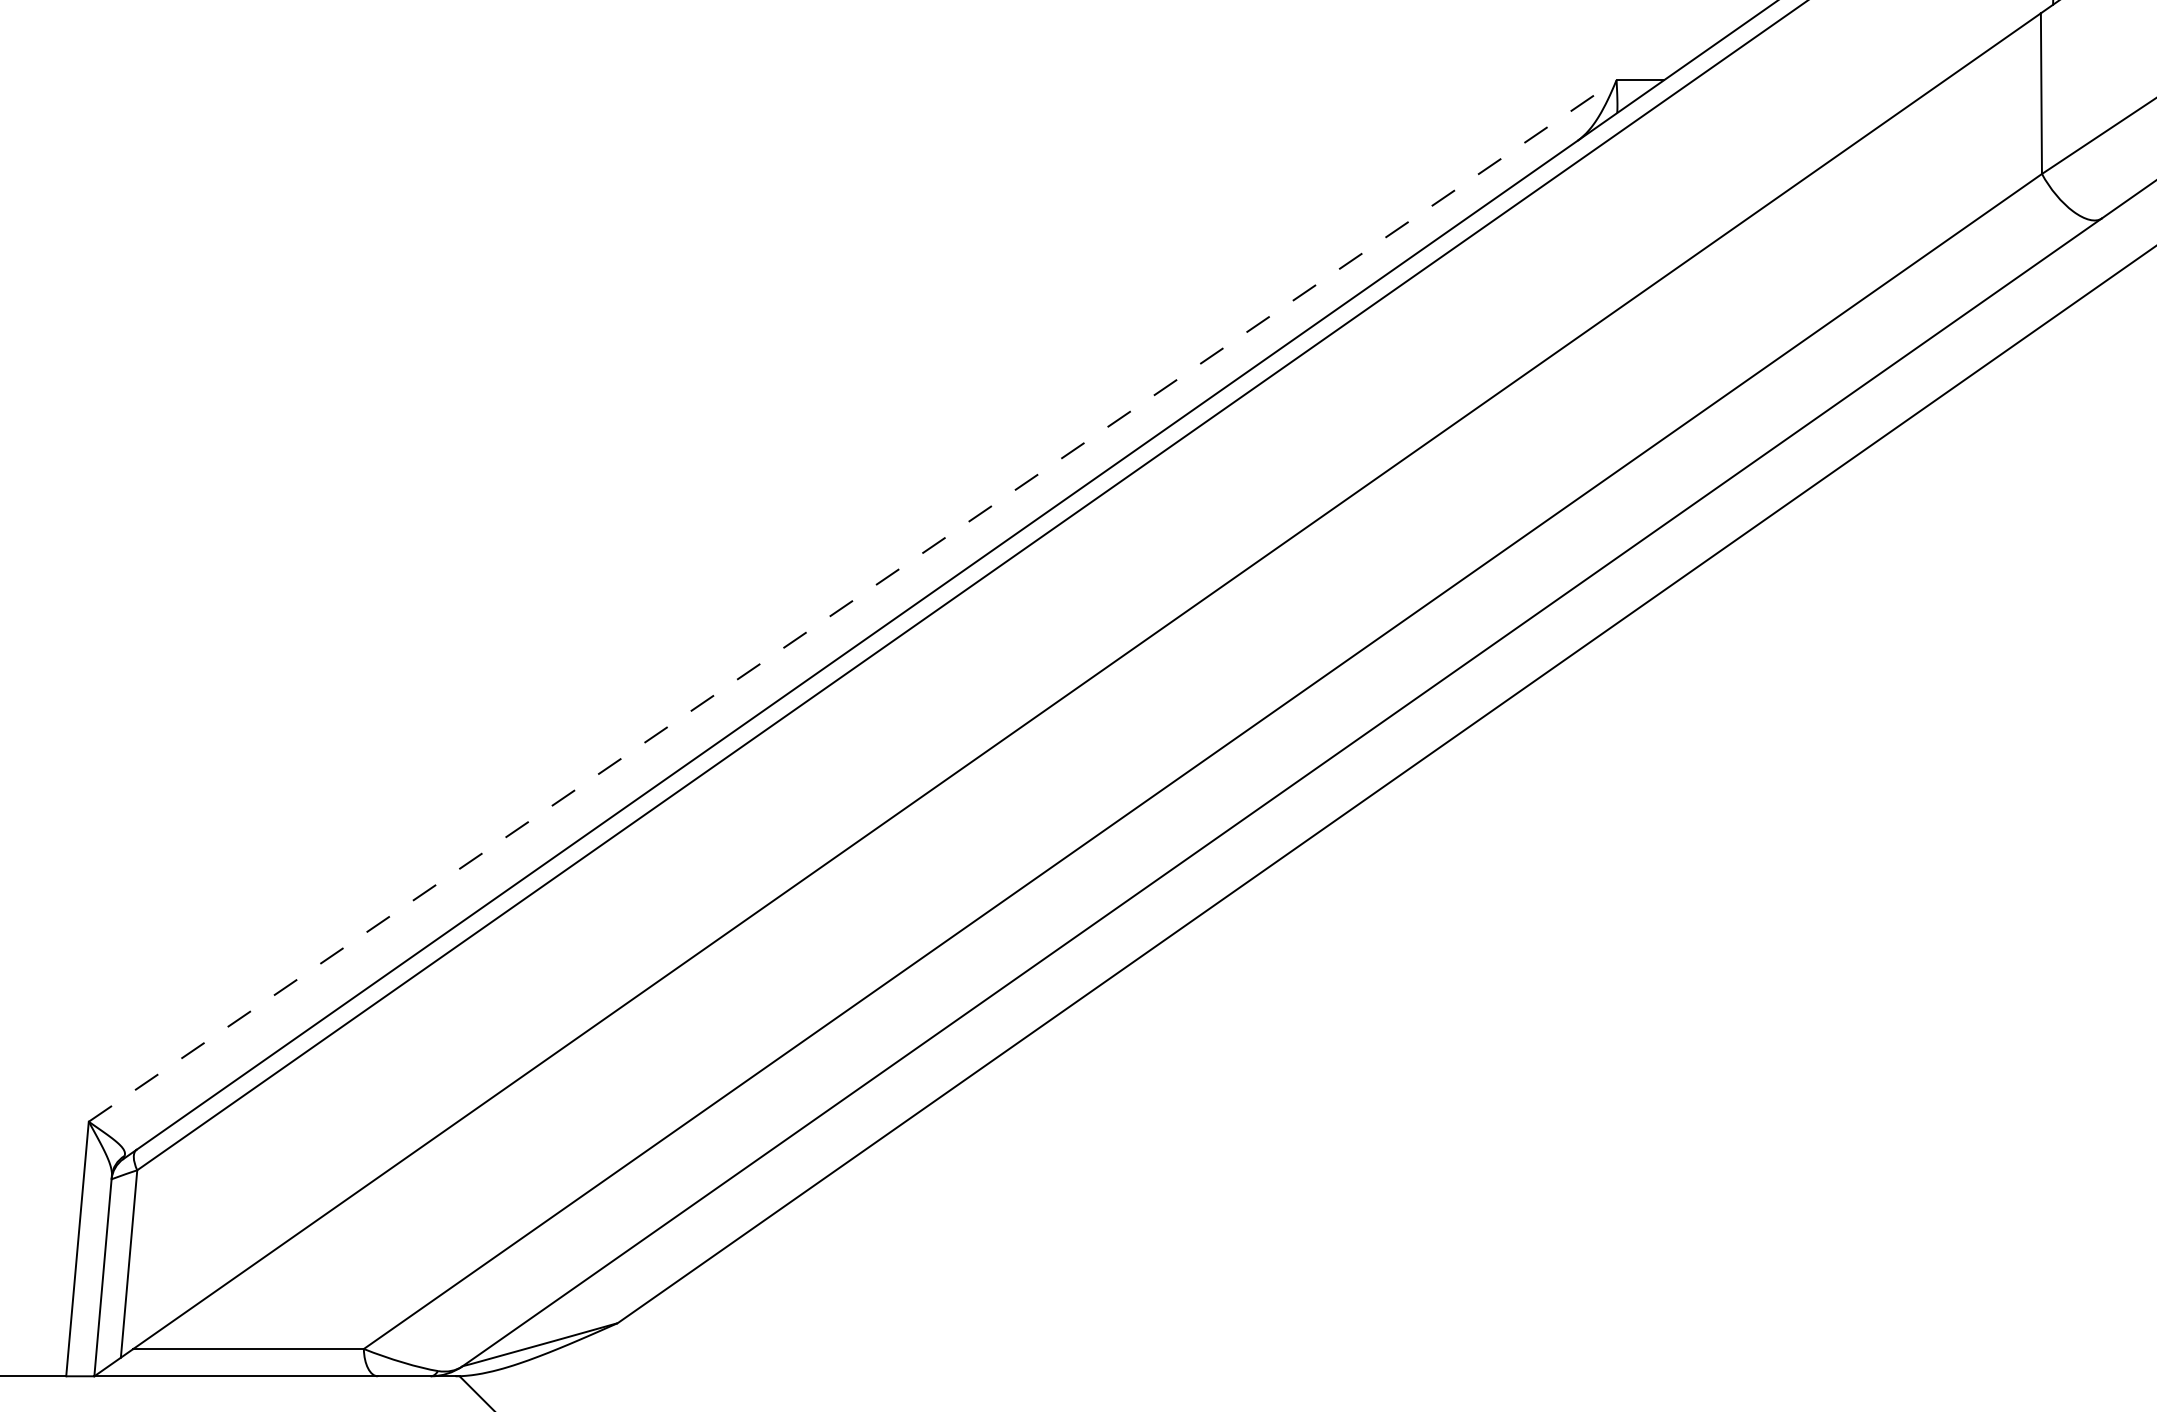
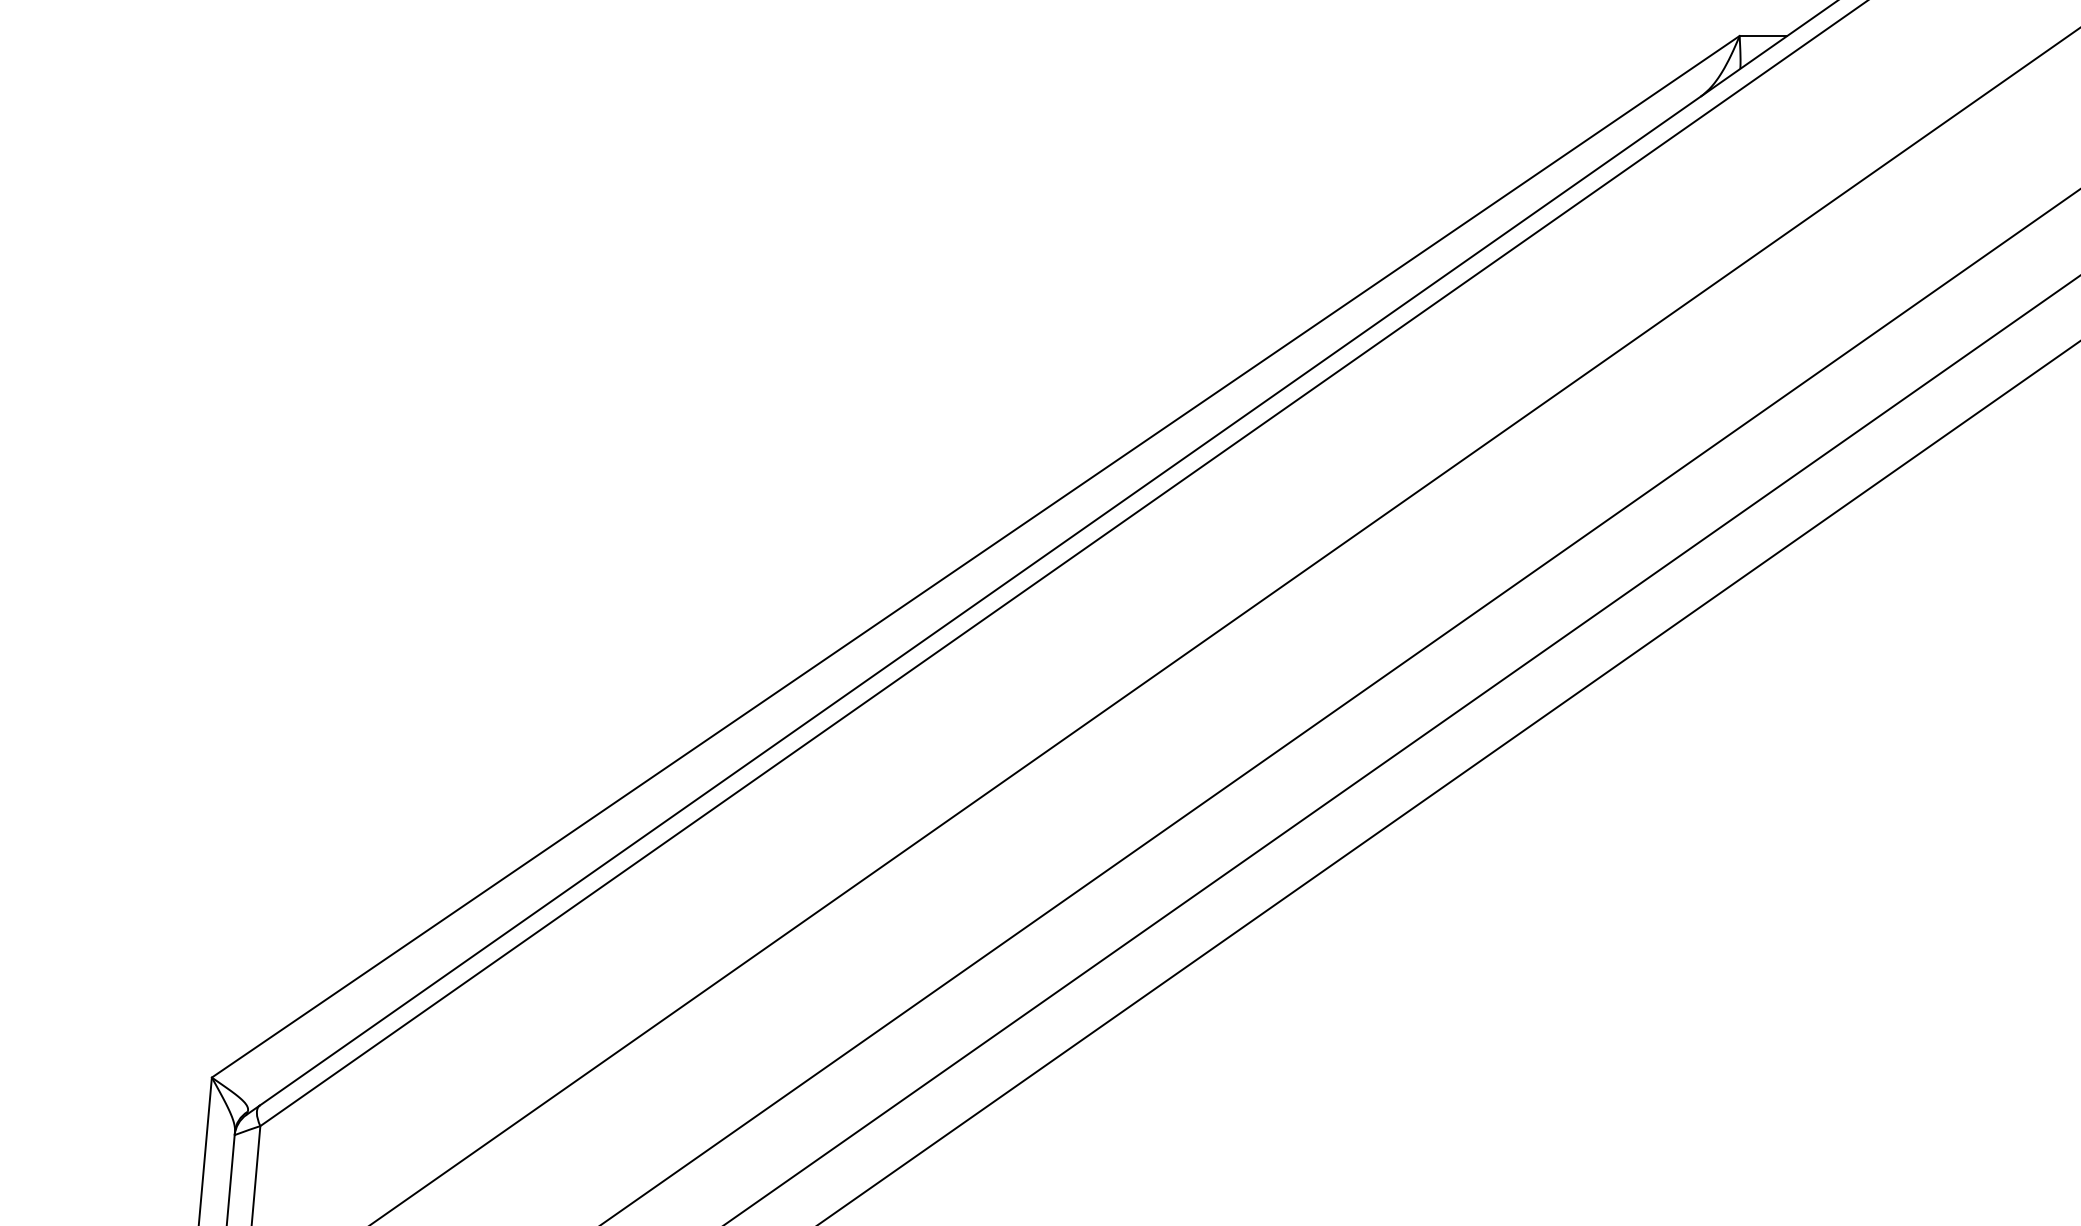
line: (852, 600) -> (975, 556), dashed -> solid

